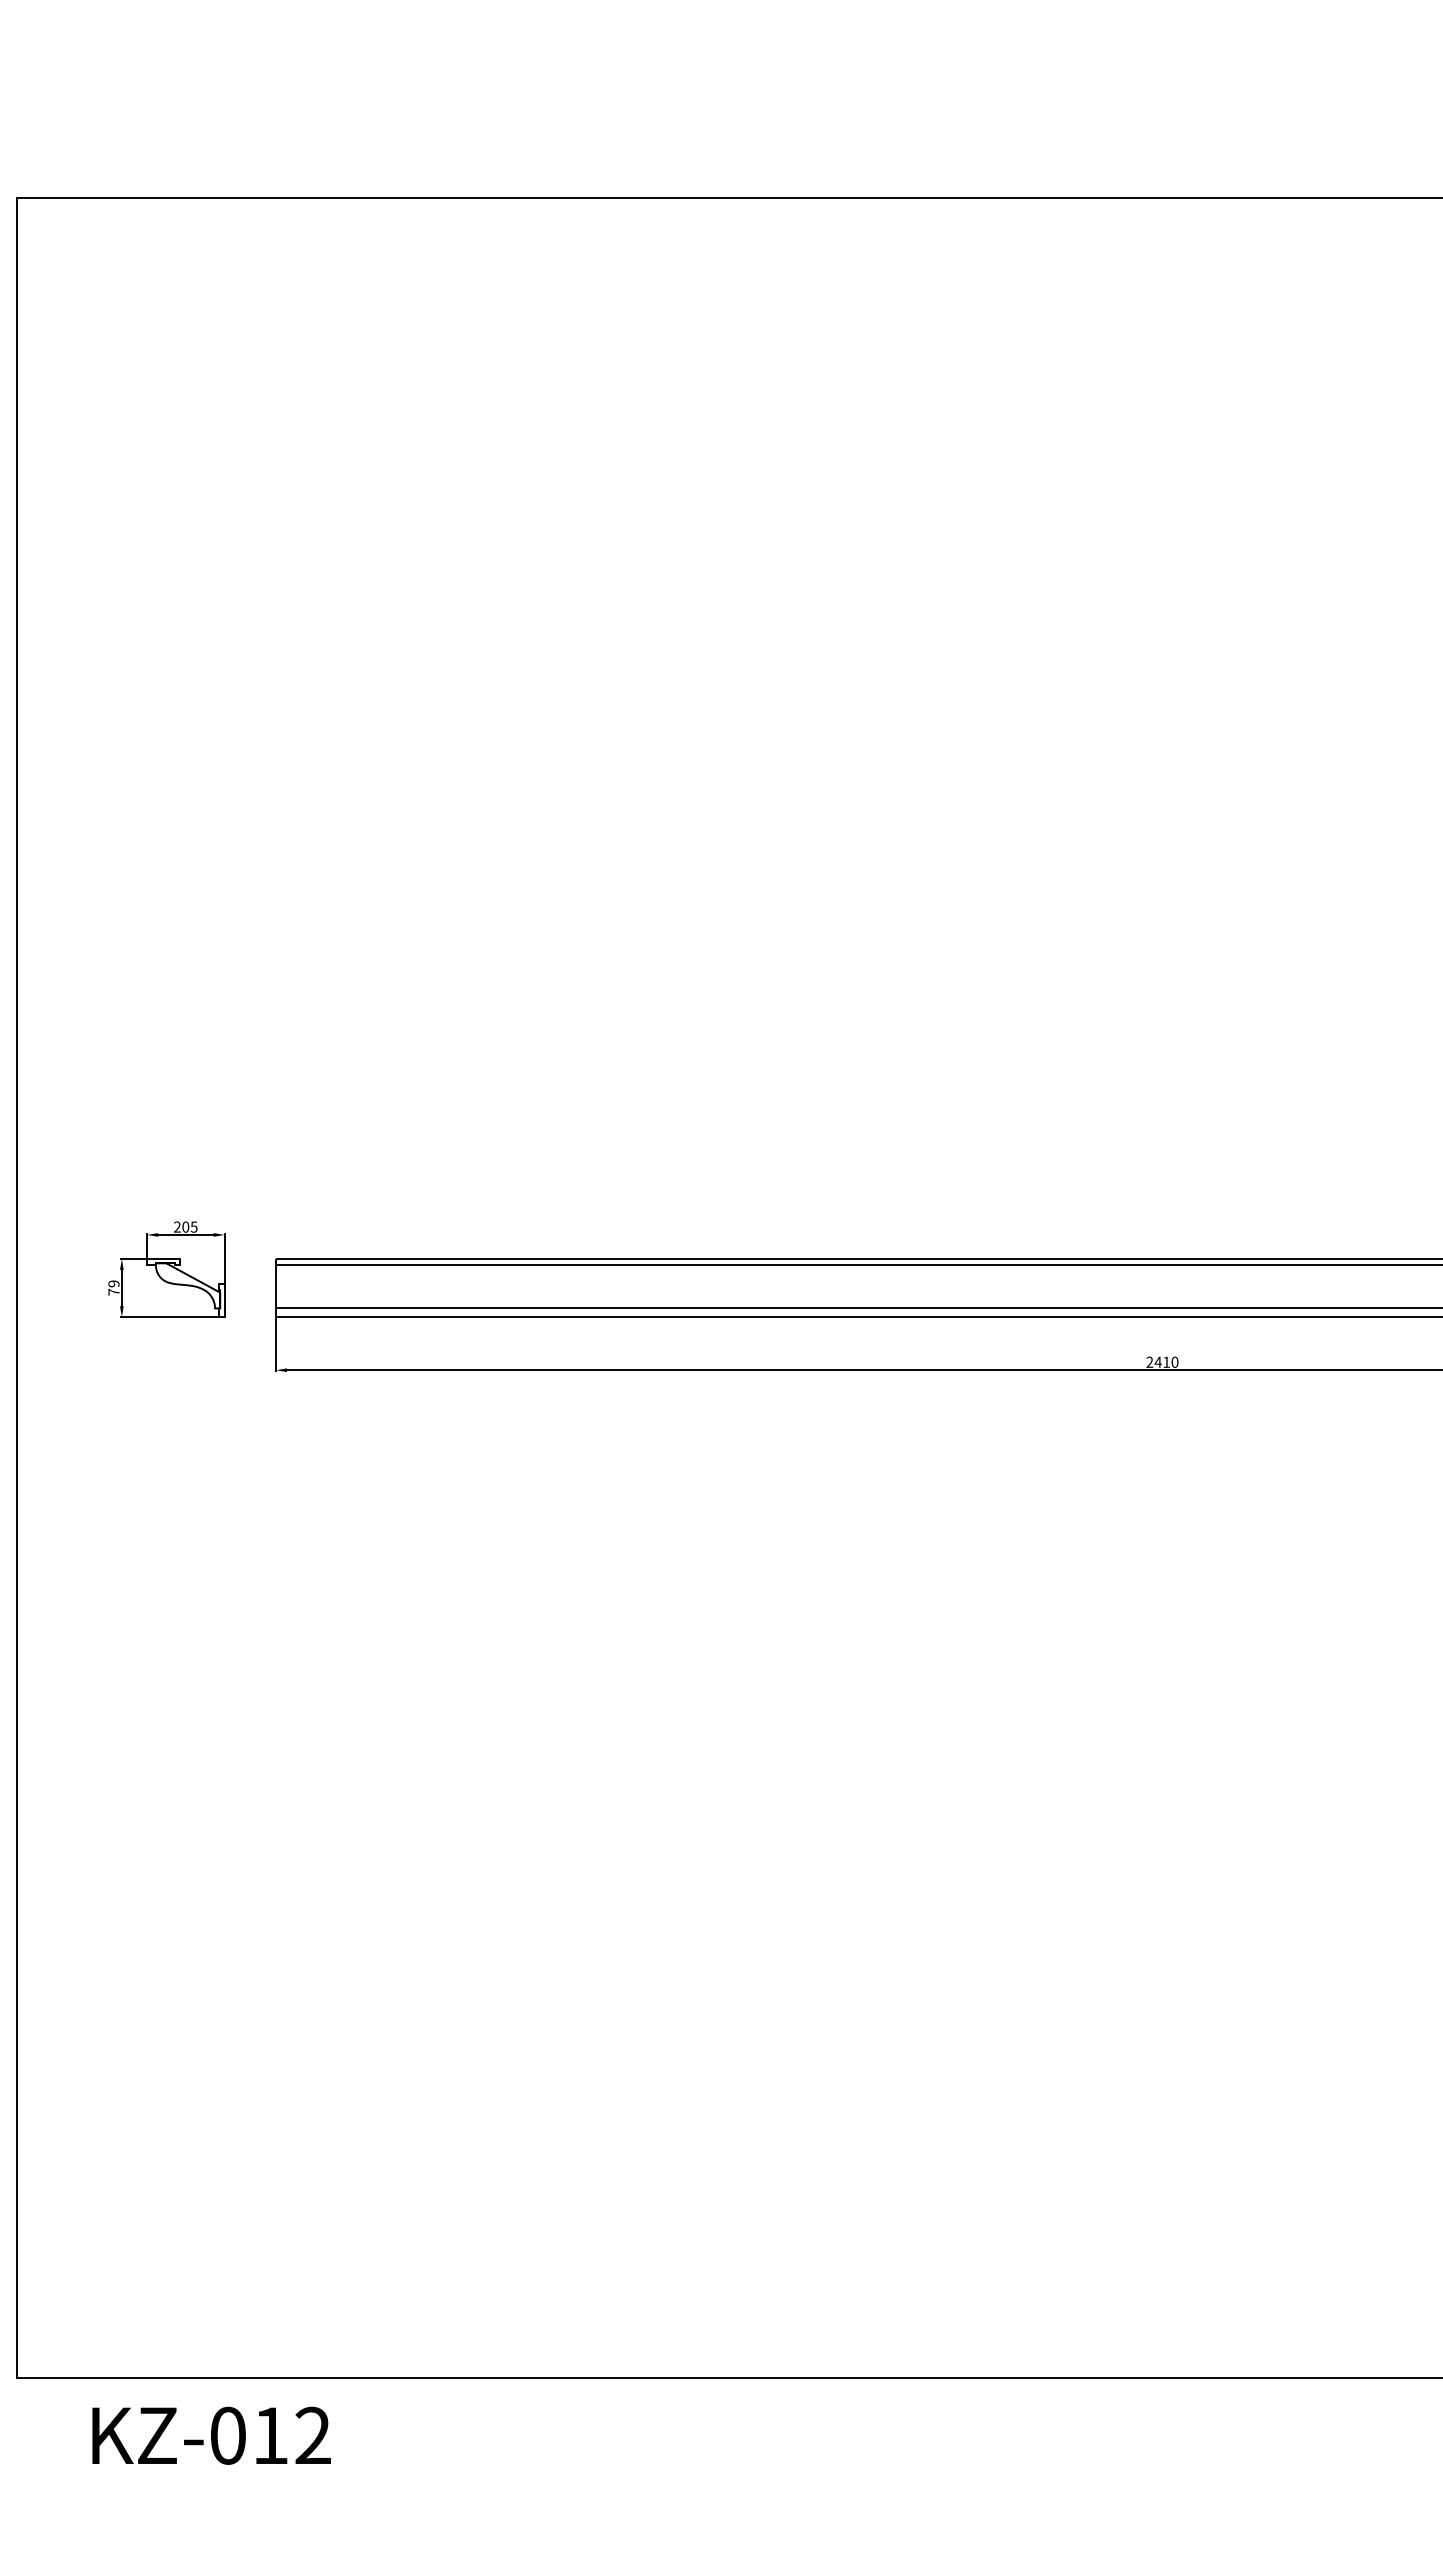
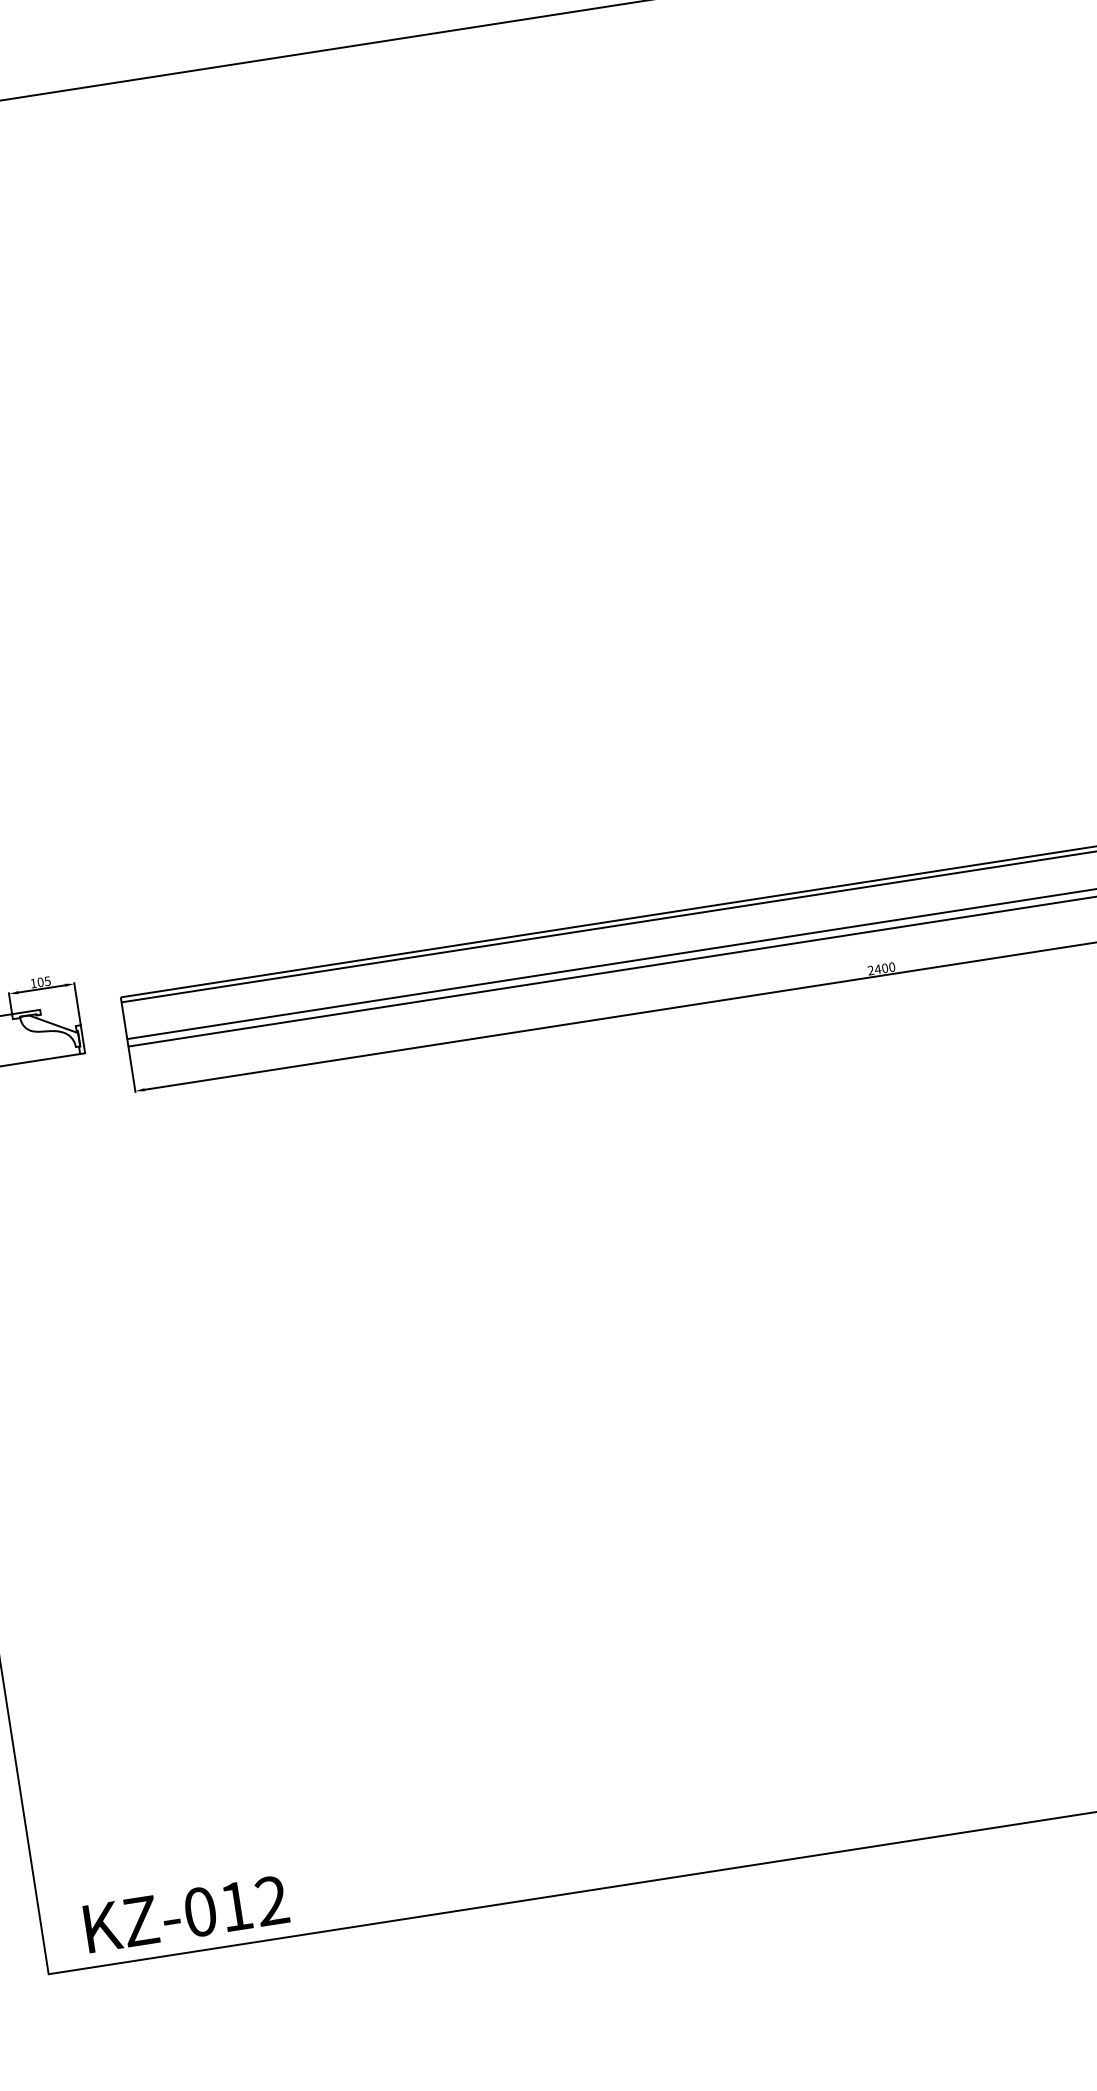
text: (177, 1226) -> (33, 982), 205 -> 105
text: (1166, 1361) -> (884, 967), 2410 -> 2400
text: (211, 2435) -> (186, 1913), moved

